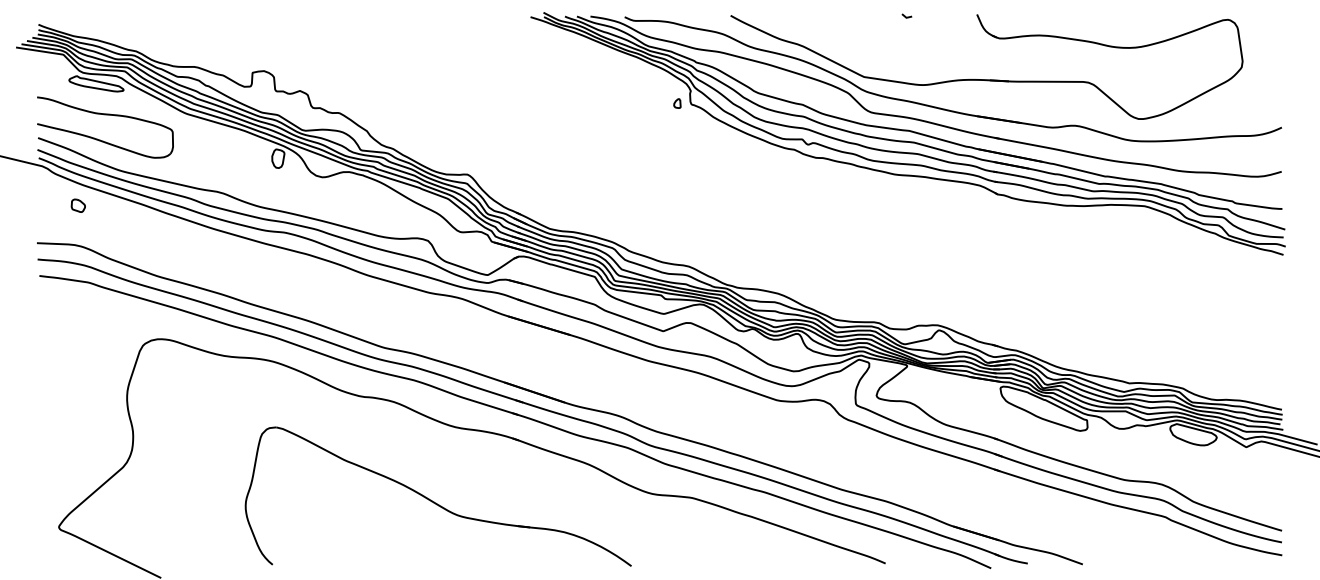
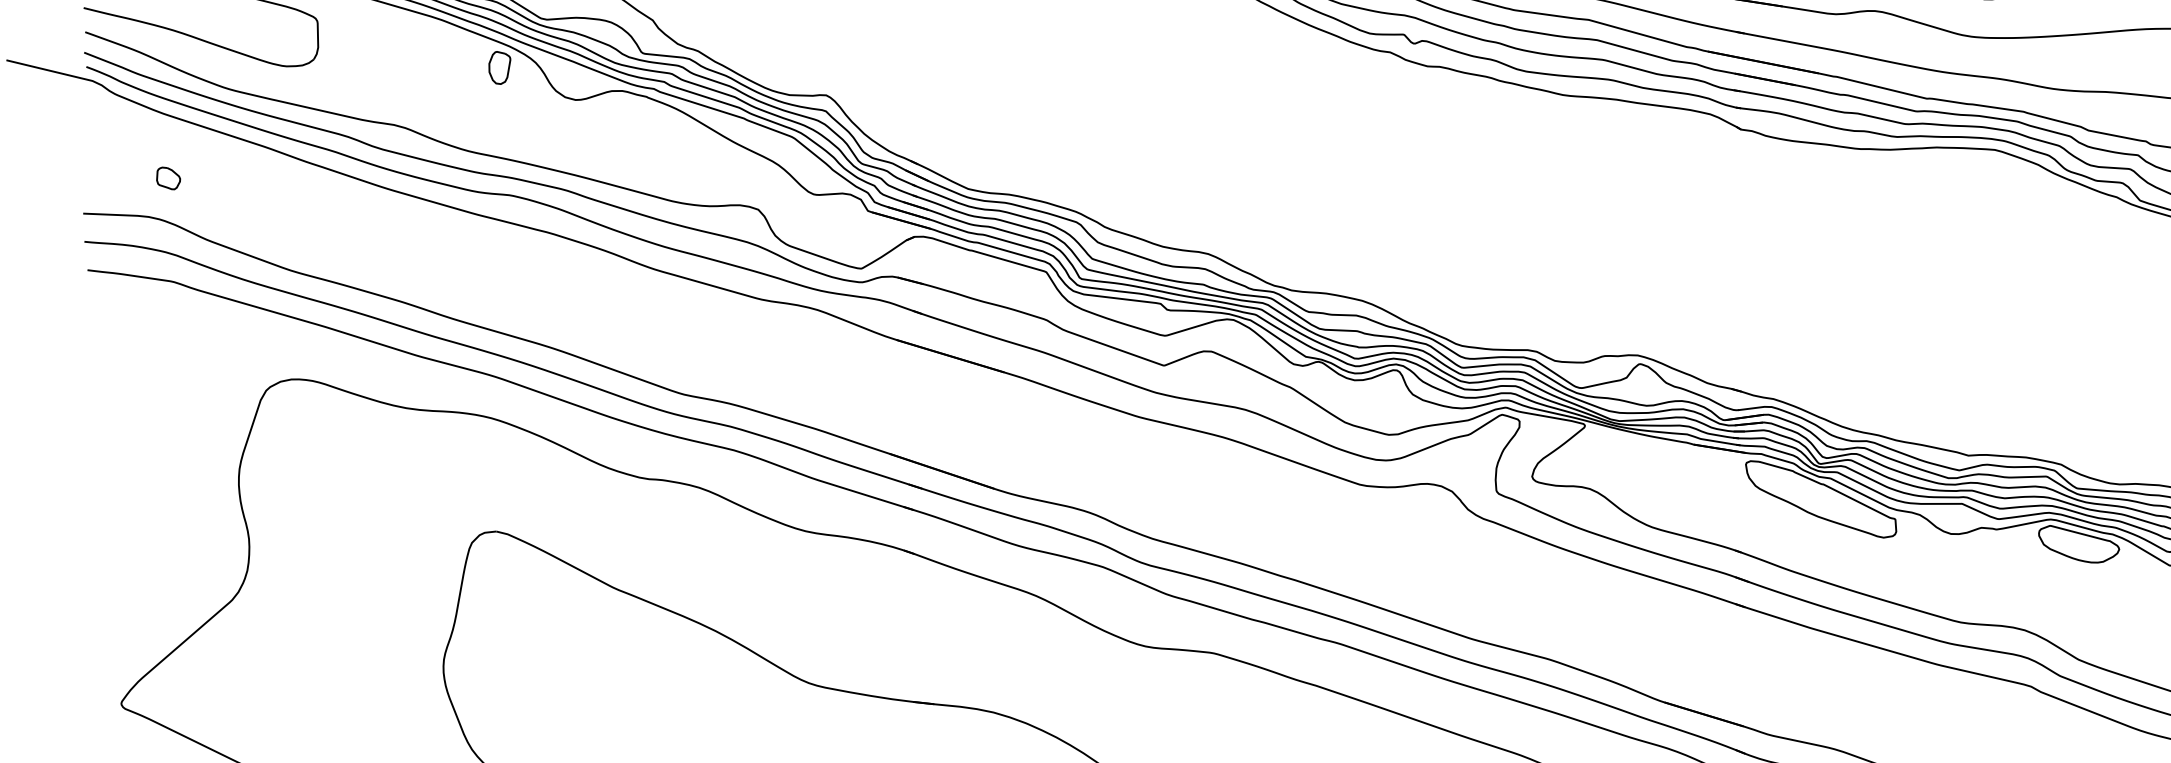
part: (77, 205) -> (167, 177), moved

